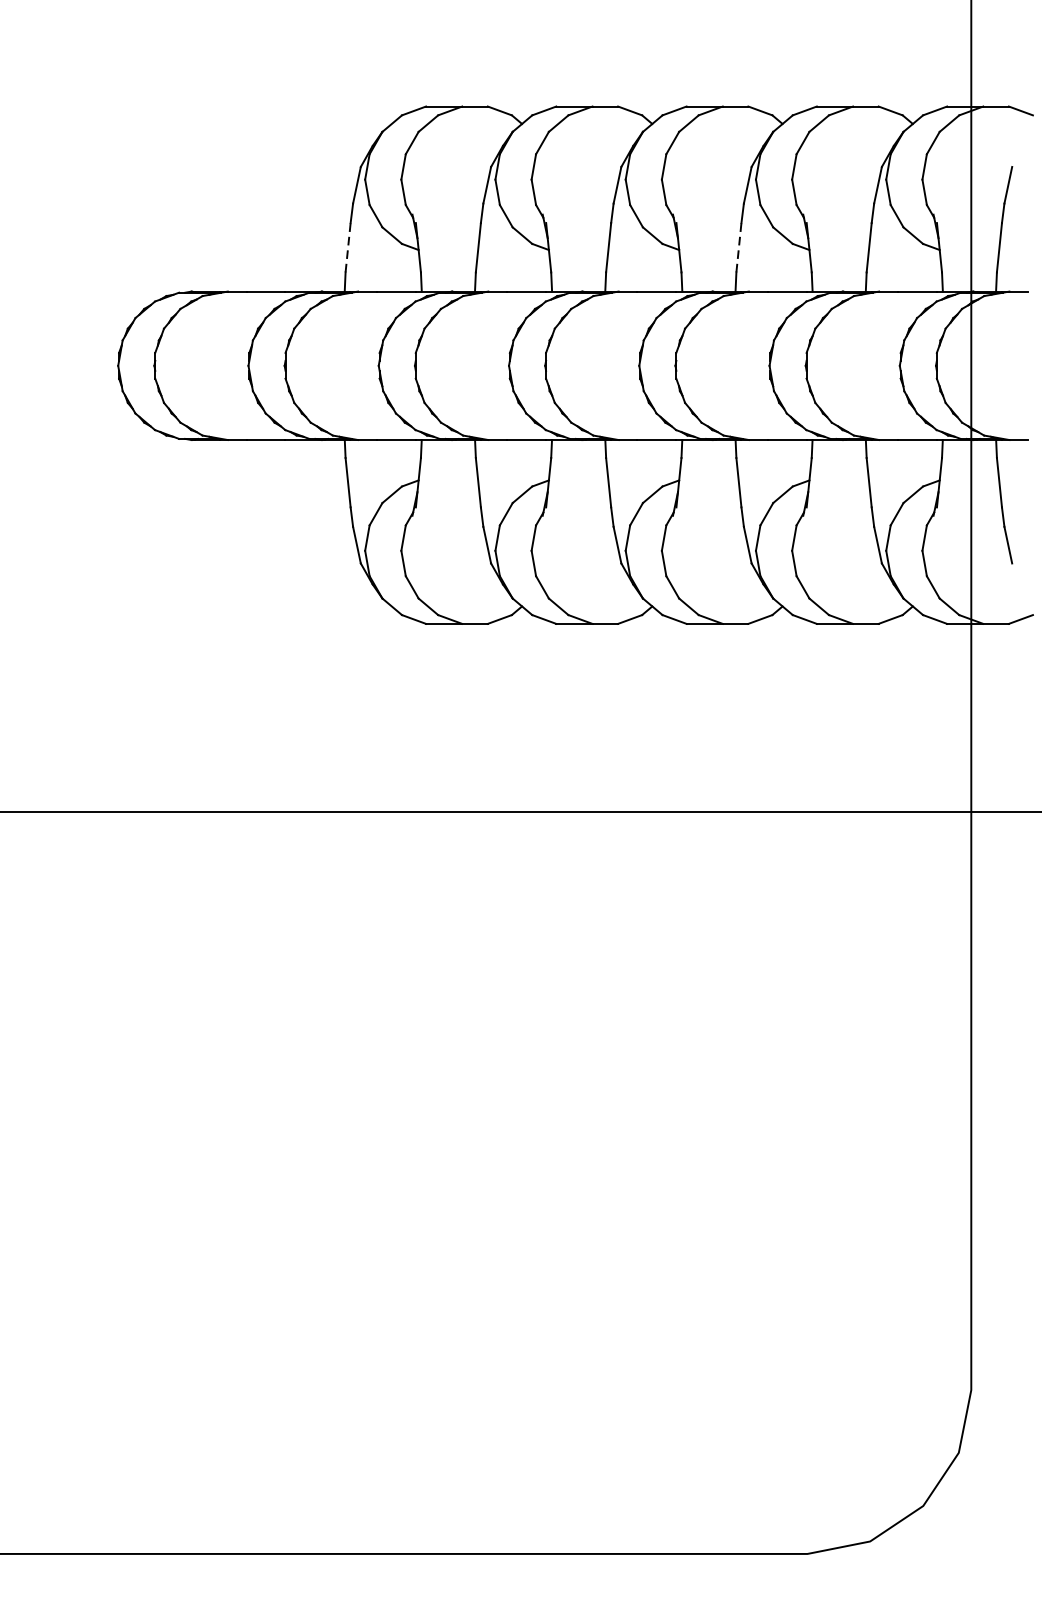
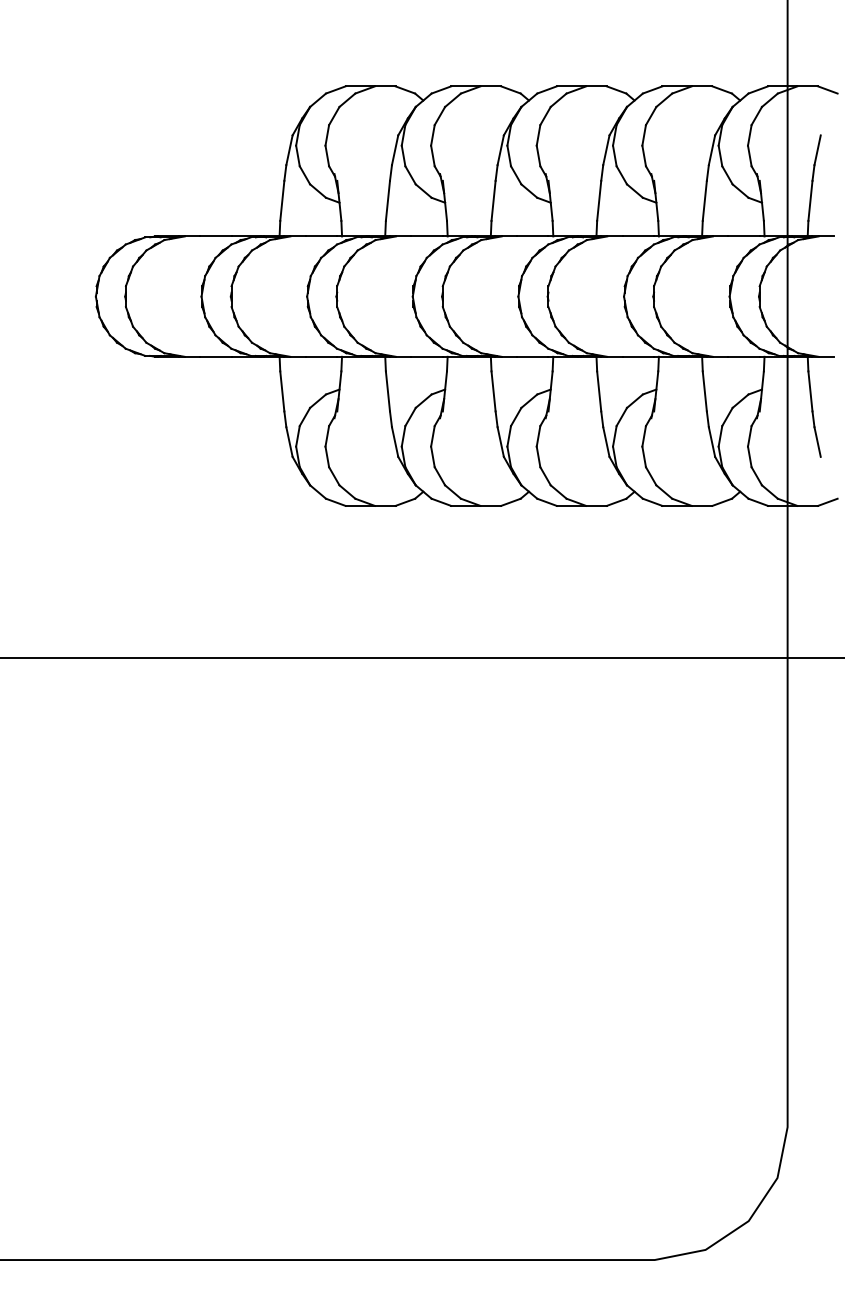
line: (348, 247) -> (282, 200), dashed -> solid
line: (739, 247) -> (599, 200), dashed -> solid

